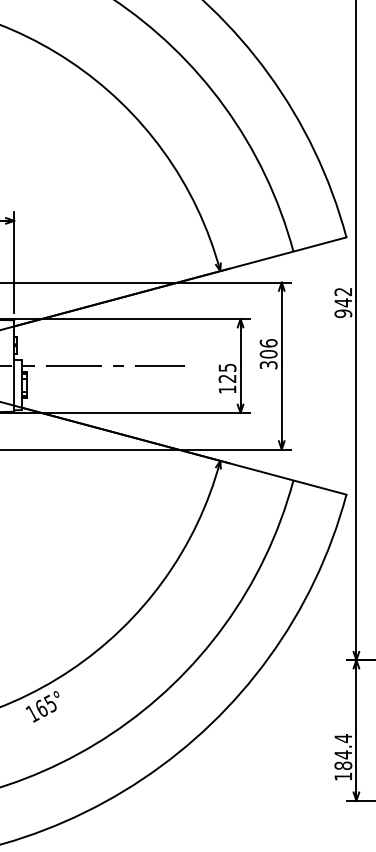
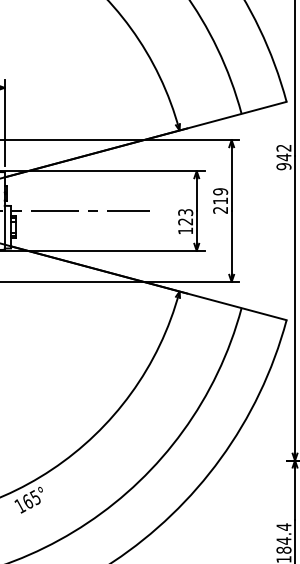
text: (268, 354) -> (220, 201), 306 -> 219
text: (226, 367) -> (184, 212), 125 -> 123

